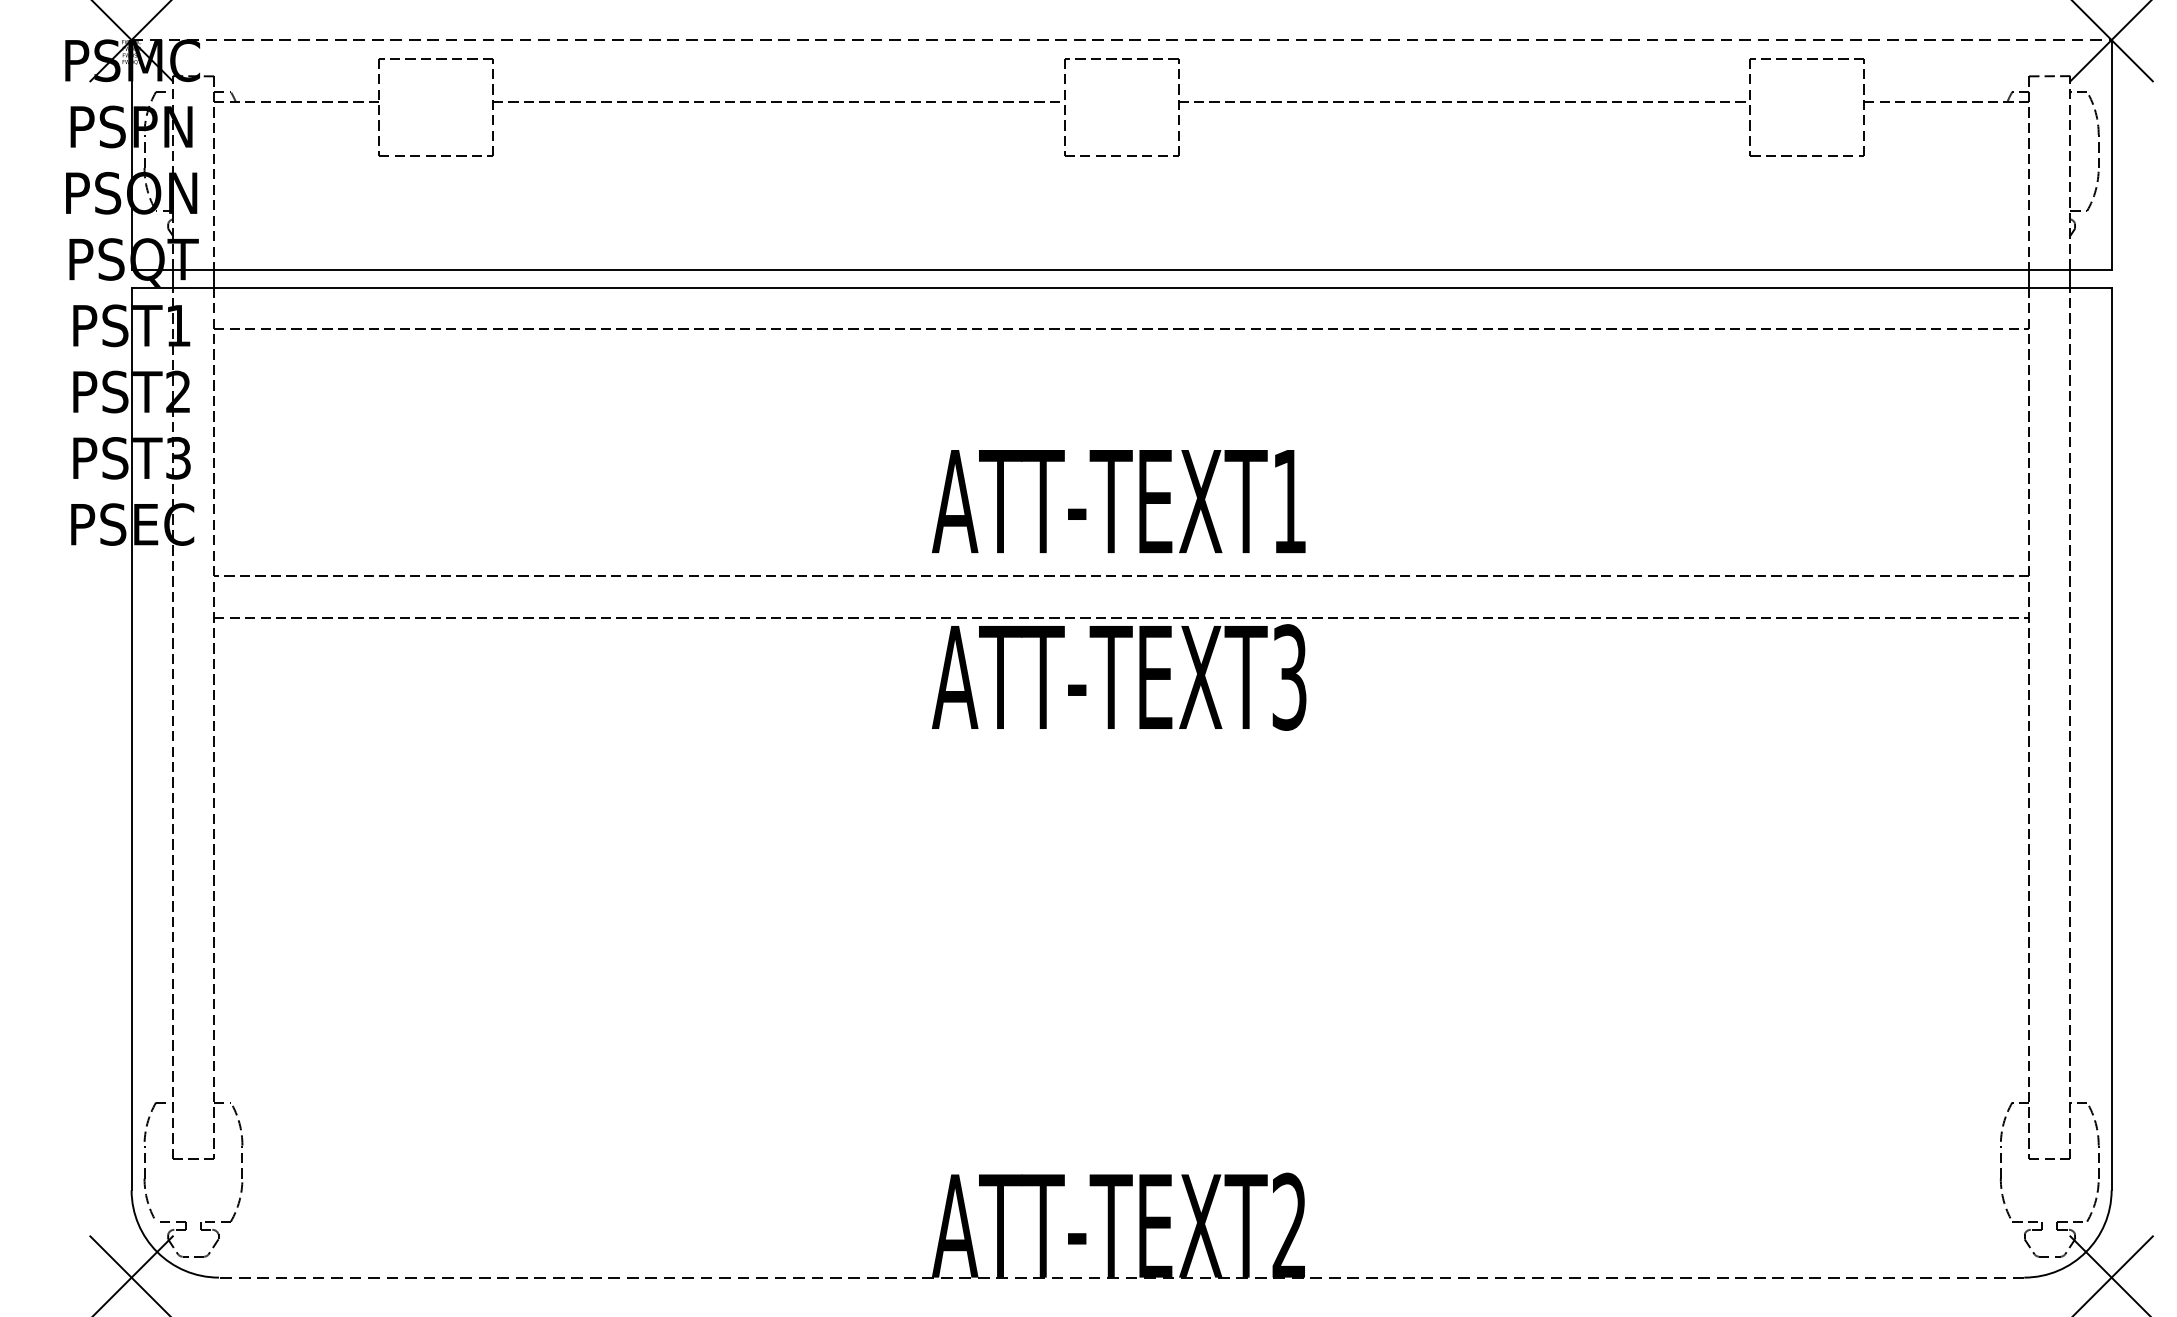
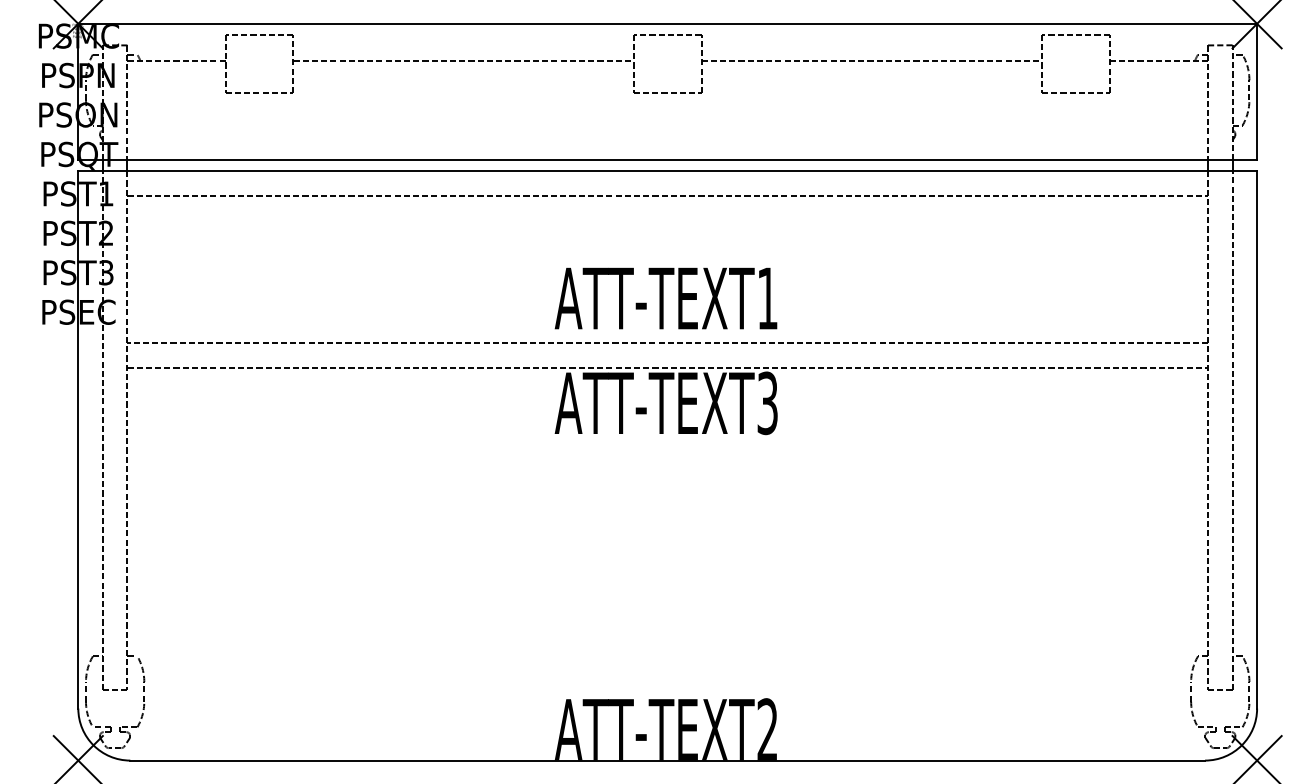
line: (1122, 39) -> (668, 23), dashed -> solid
line: (1121, 1277) -> (667, 760), dashed -> solid

